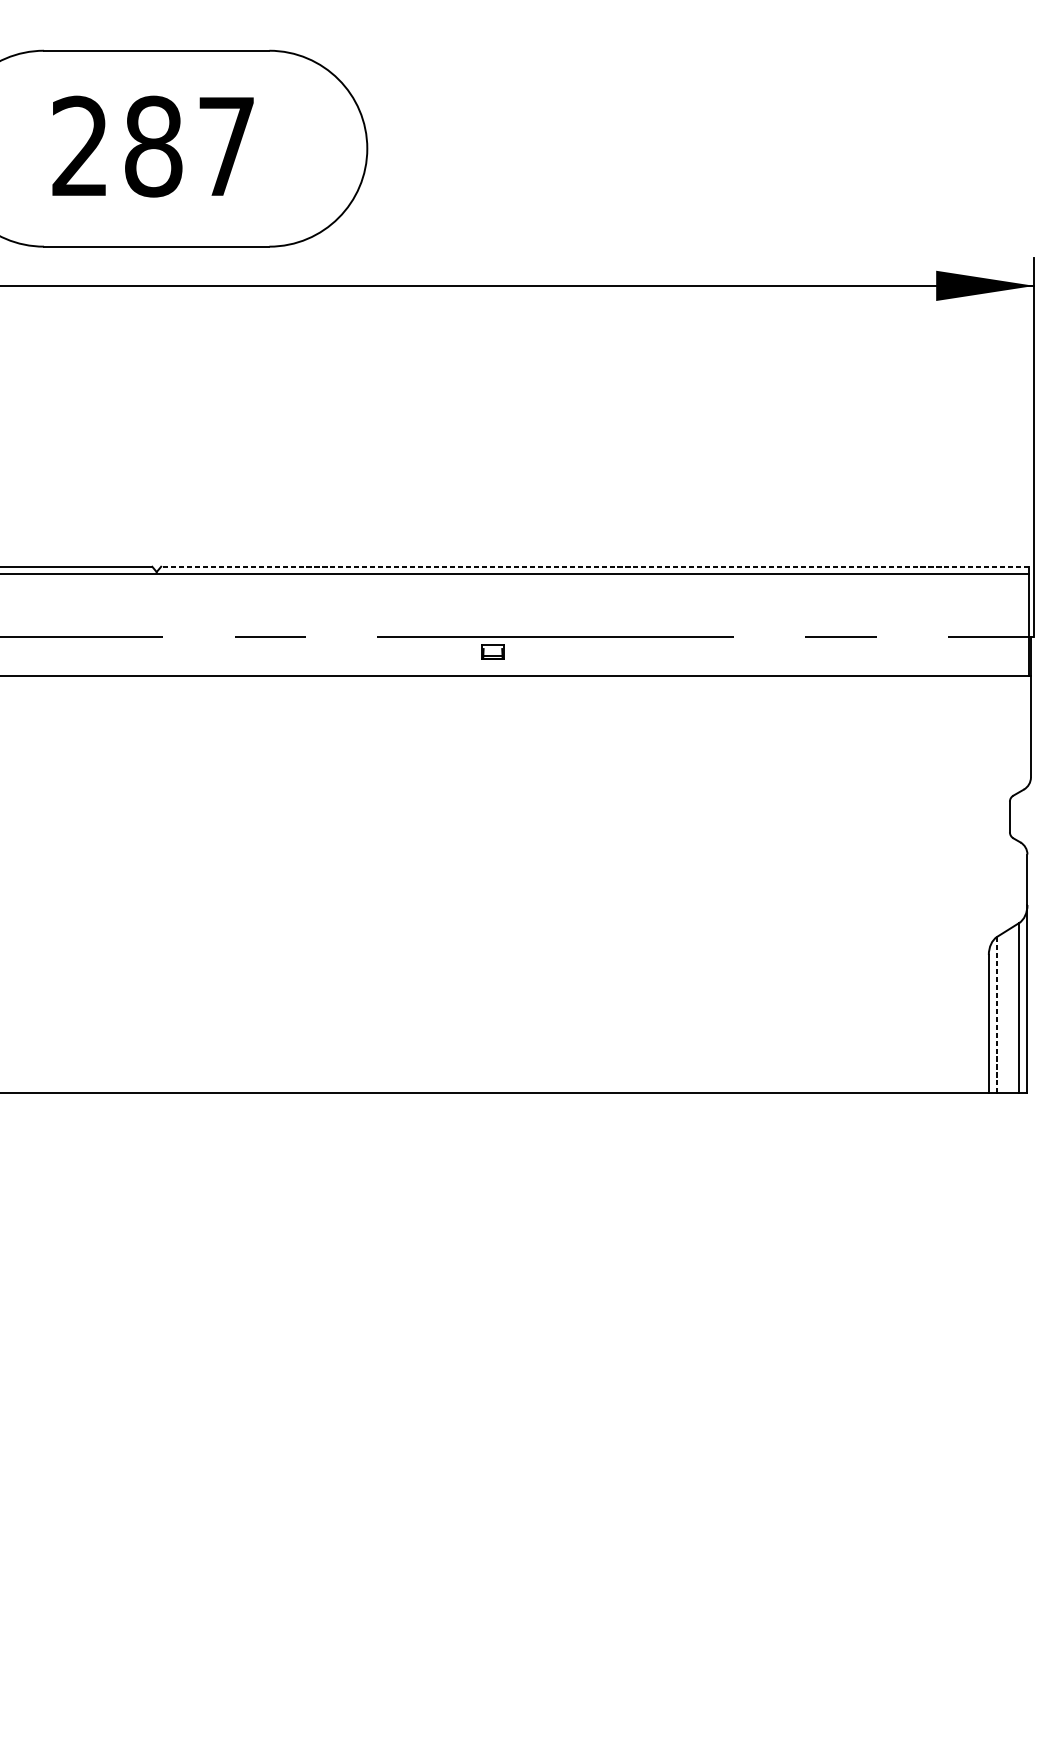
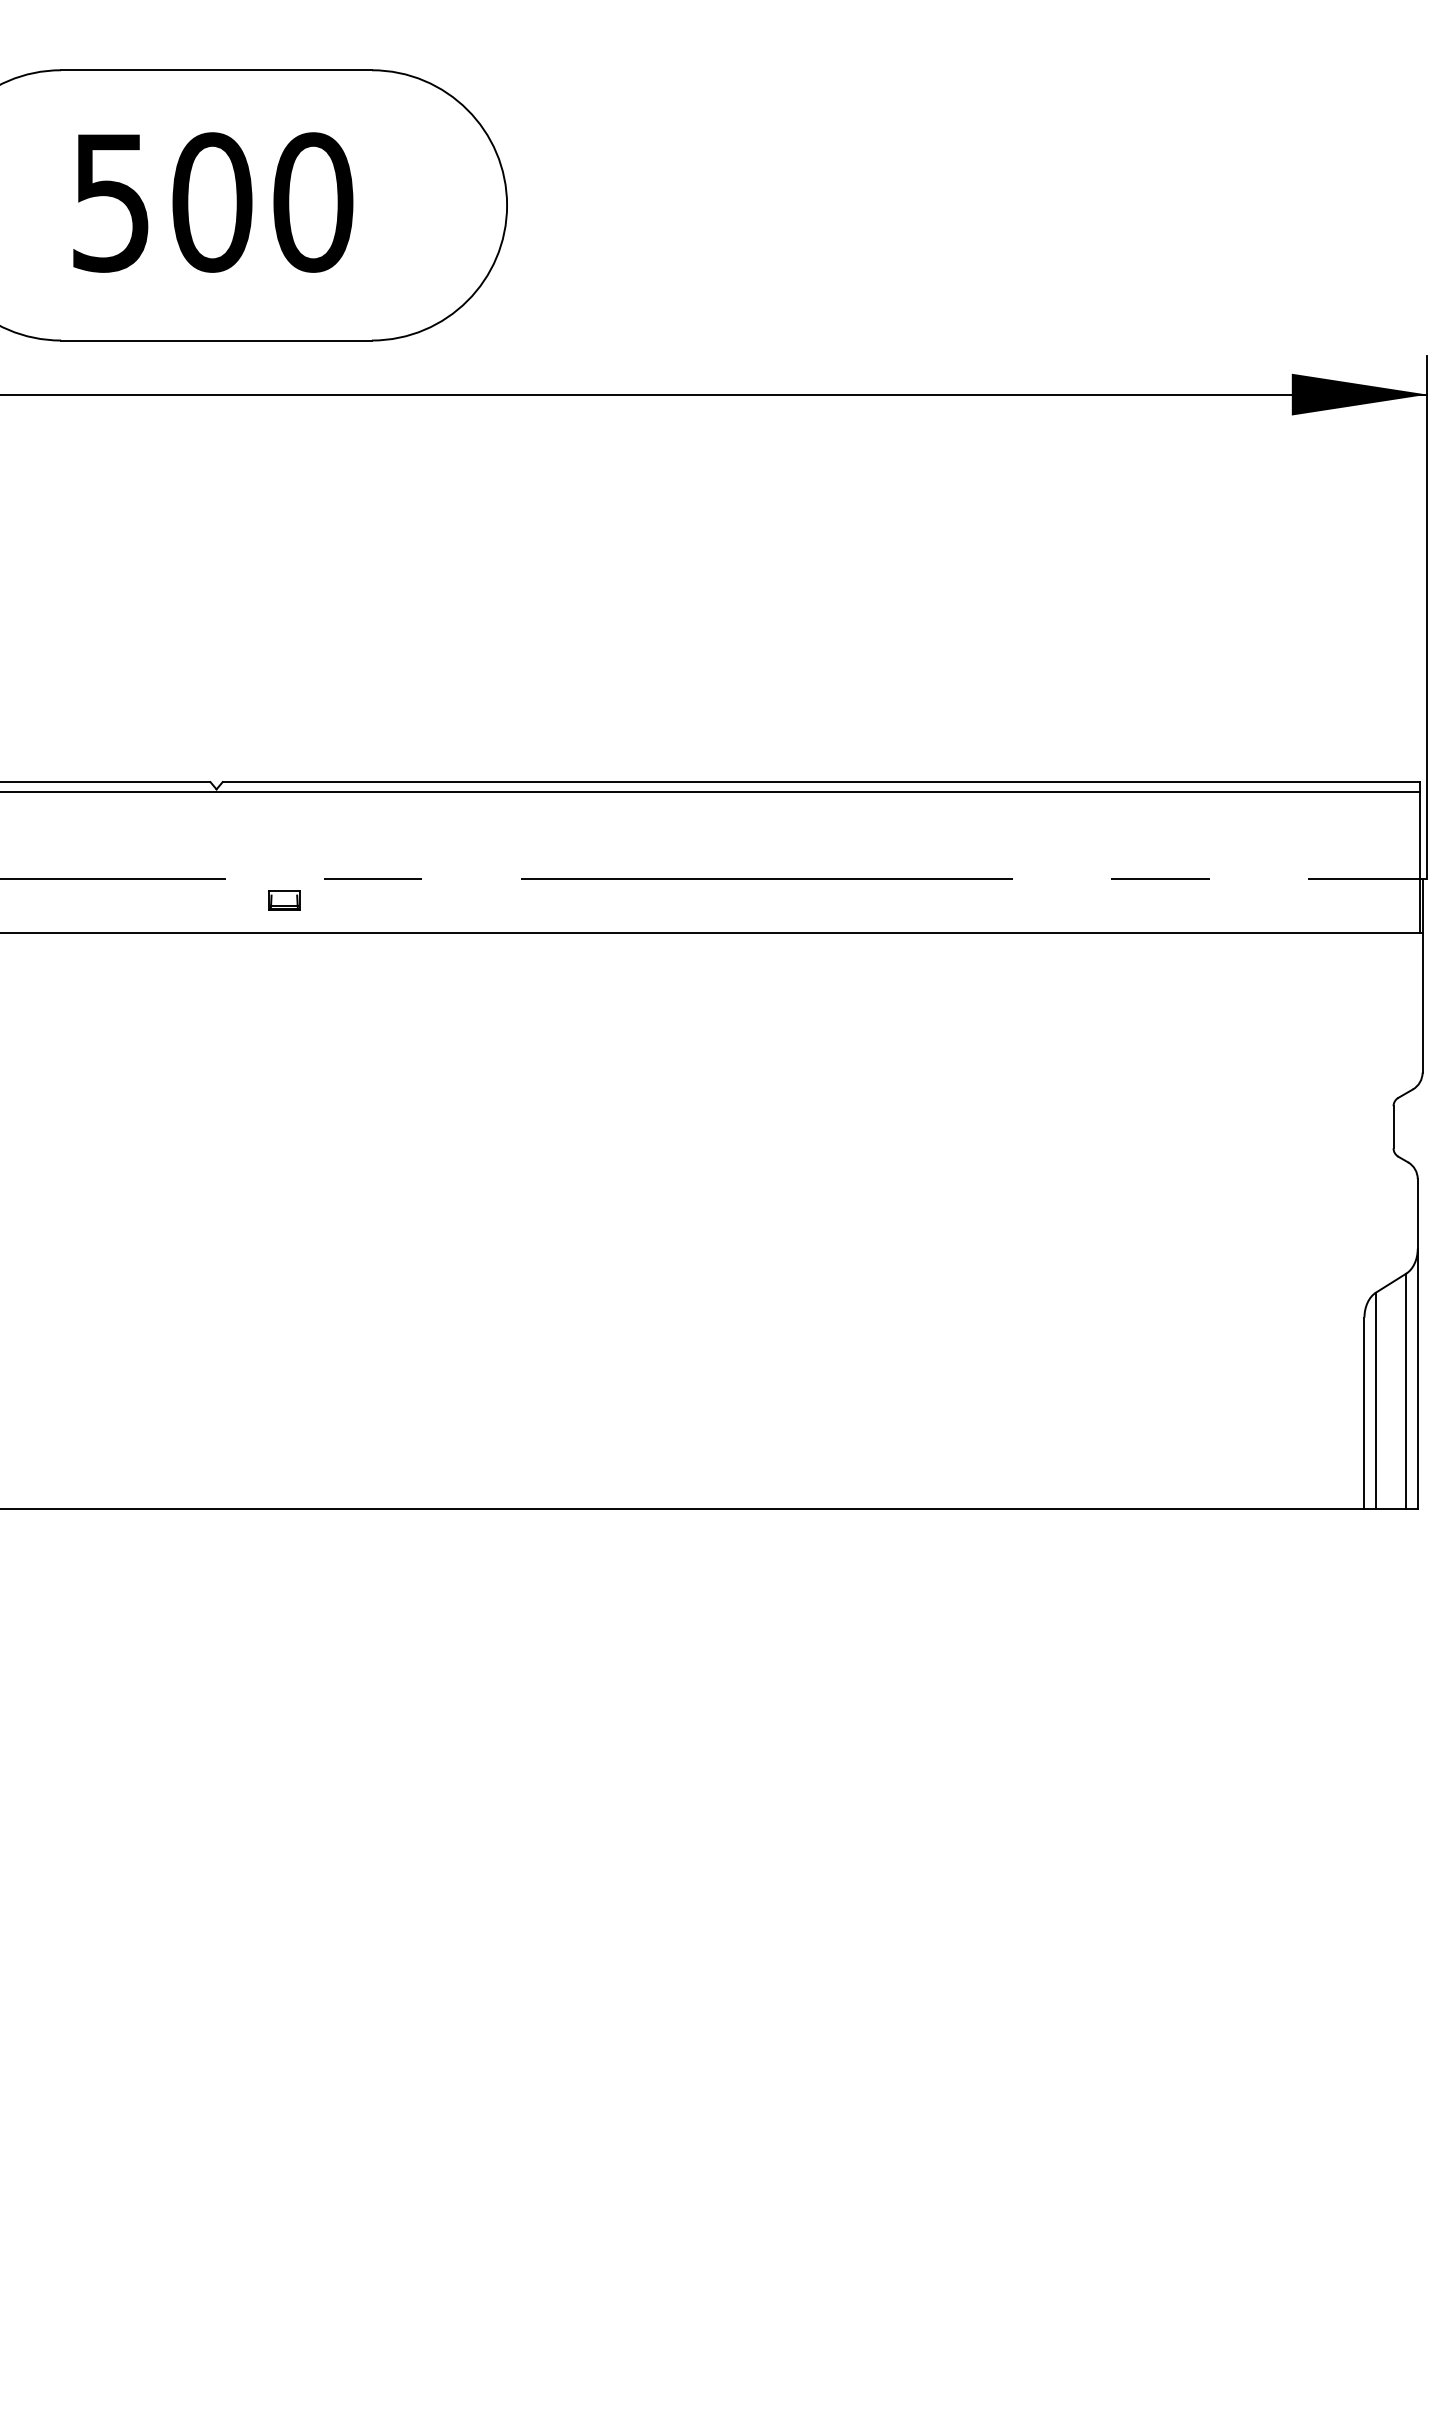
text: (153, 146) -> (212, 202), 287 -> 500
line: (595, 567) -> (821, 782), dashed -> solid
part: (493, 652) -> (284, 900), moved
line: (996, 1015) -> (1375, 1400), dashed -> solid

